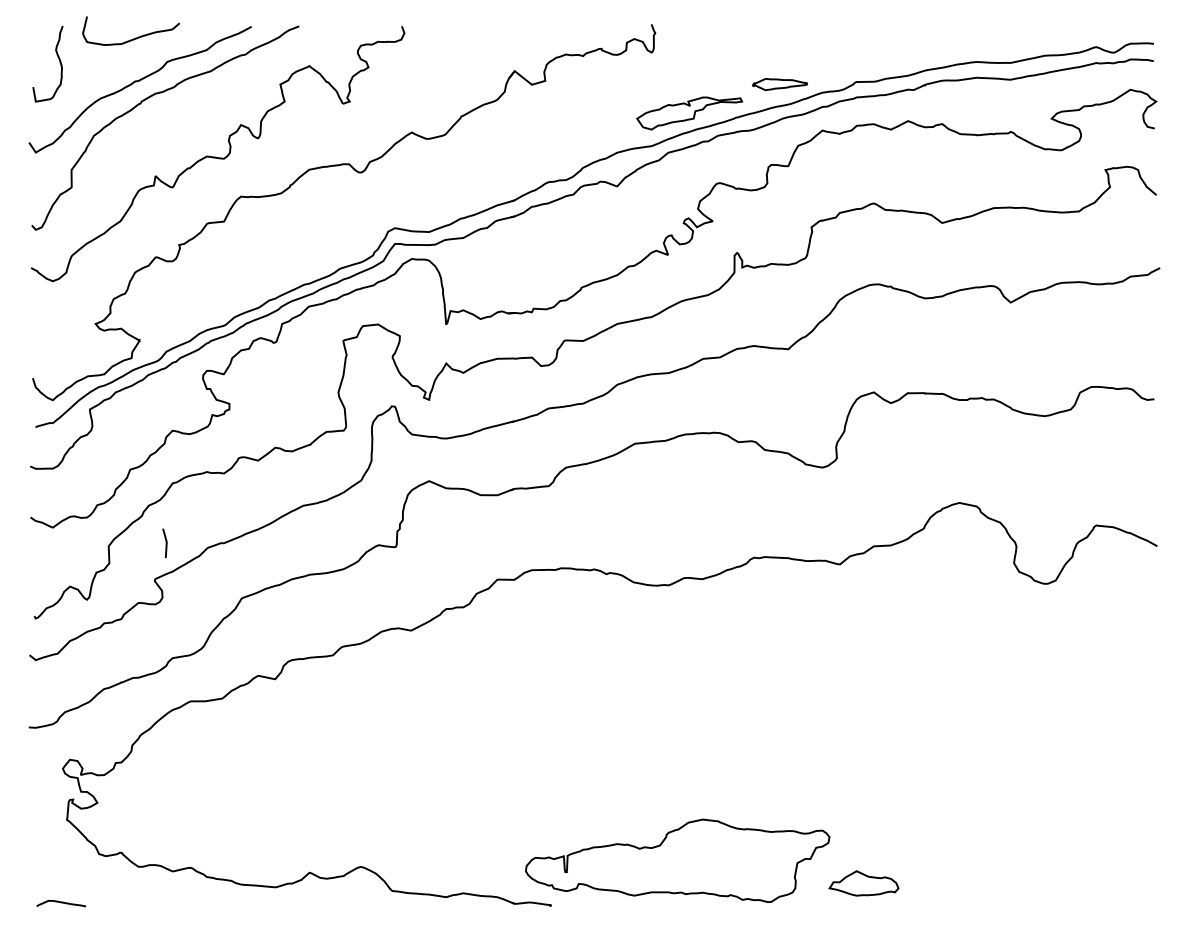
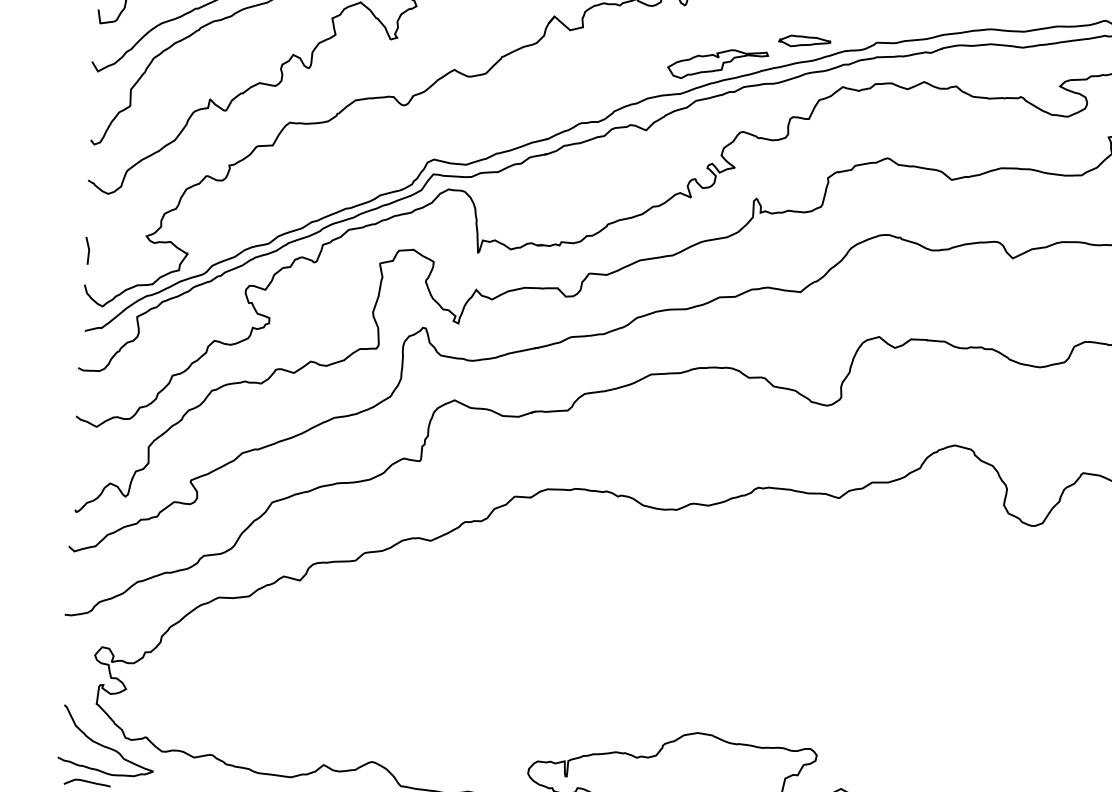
line: (165, 542) -> (87, 250), moved
curve: (78, 863) -> (105, 745), added

